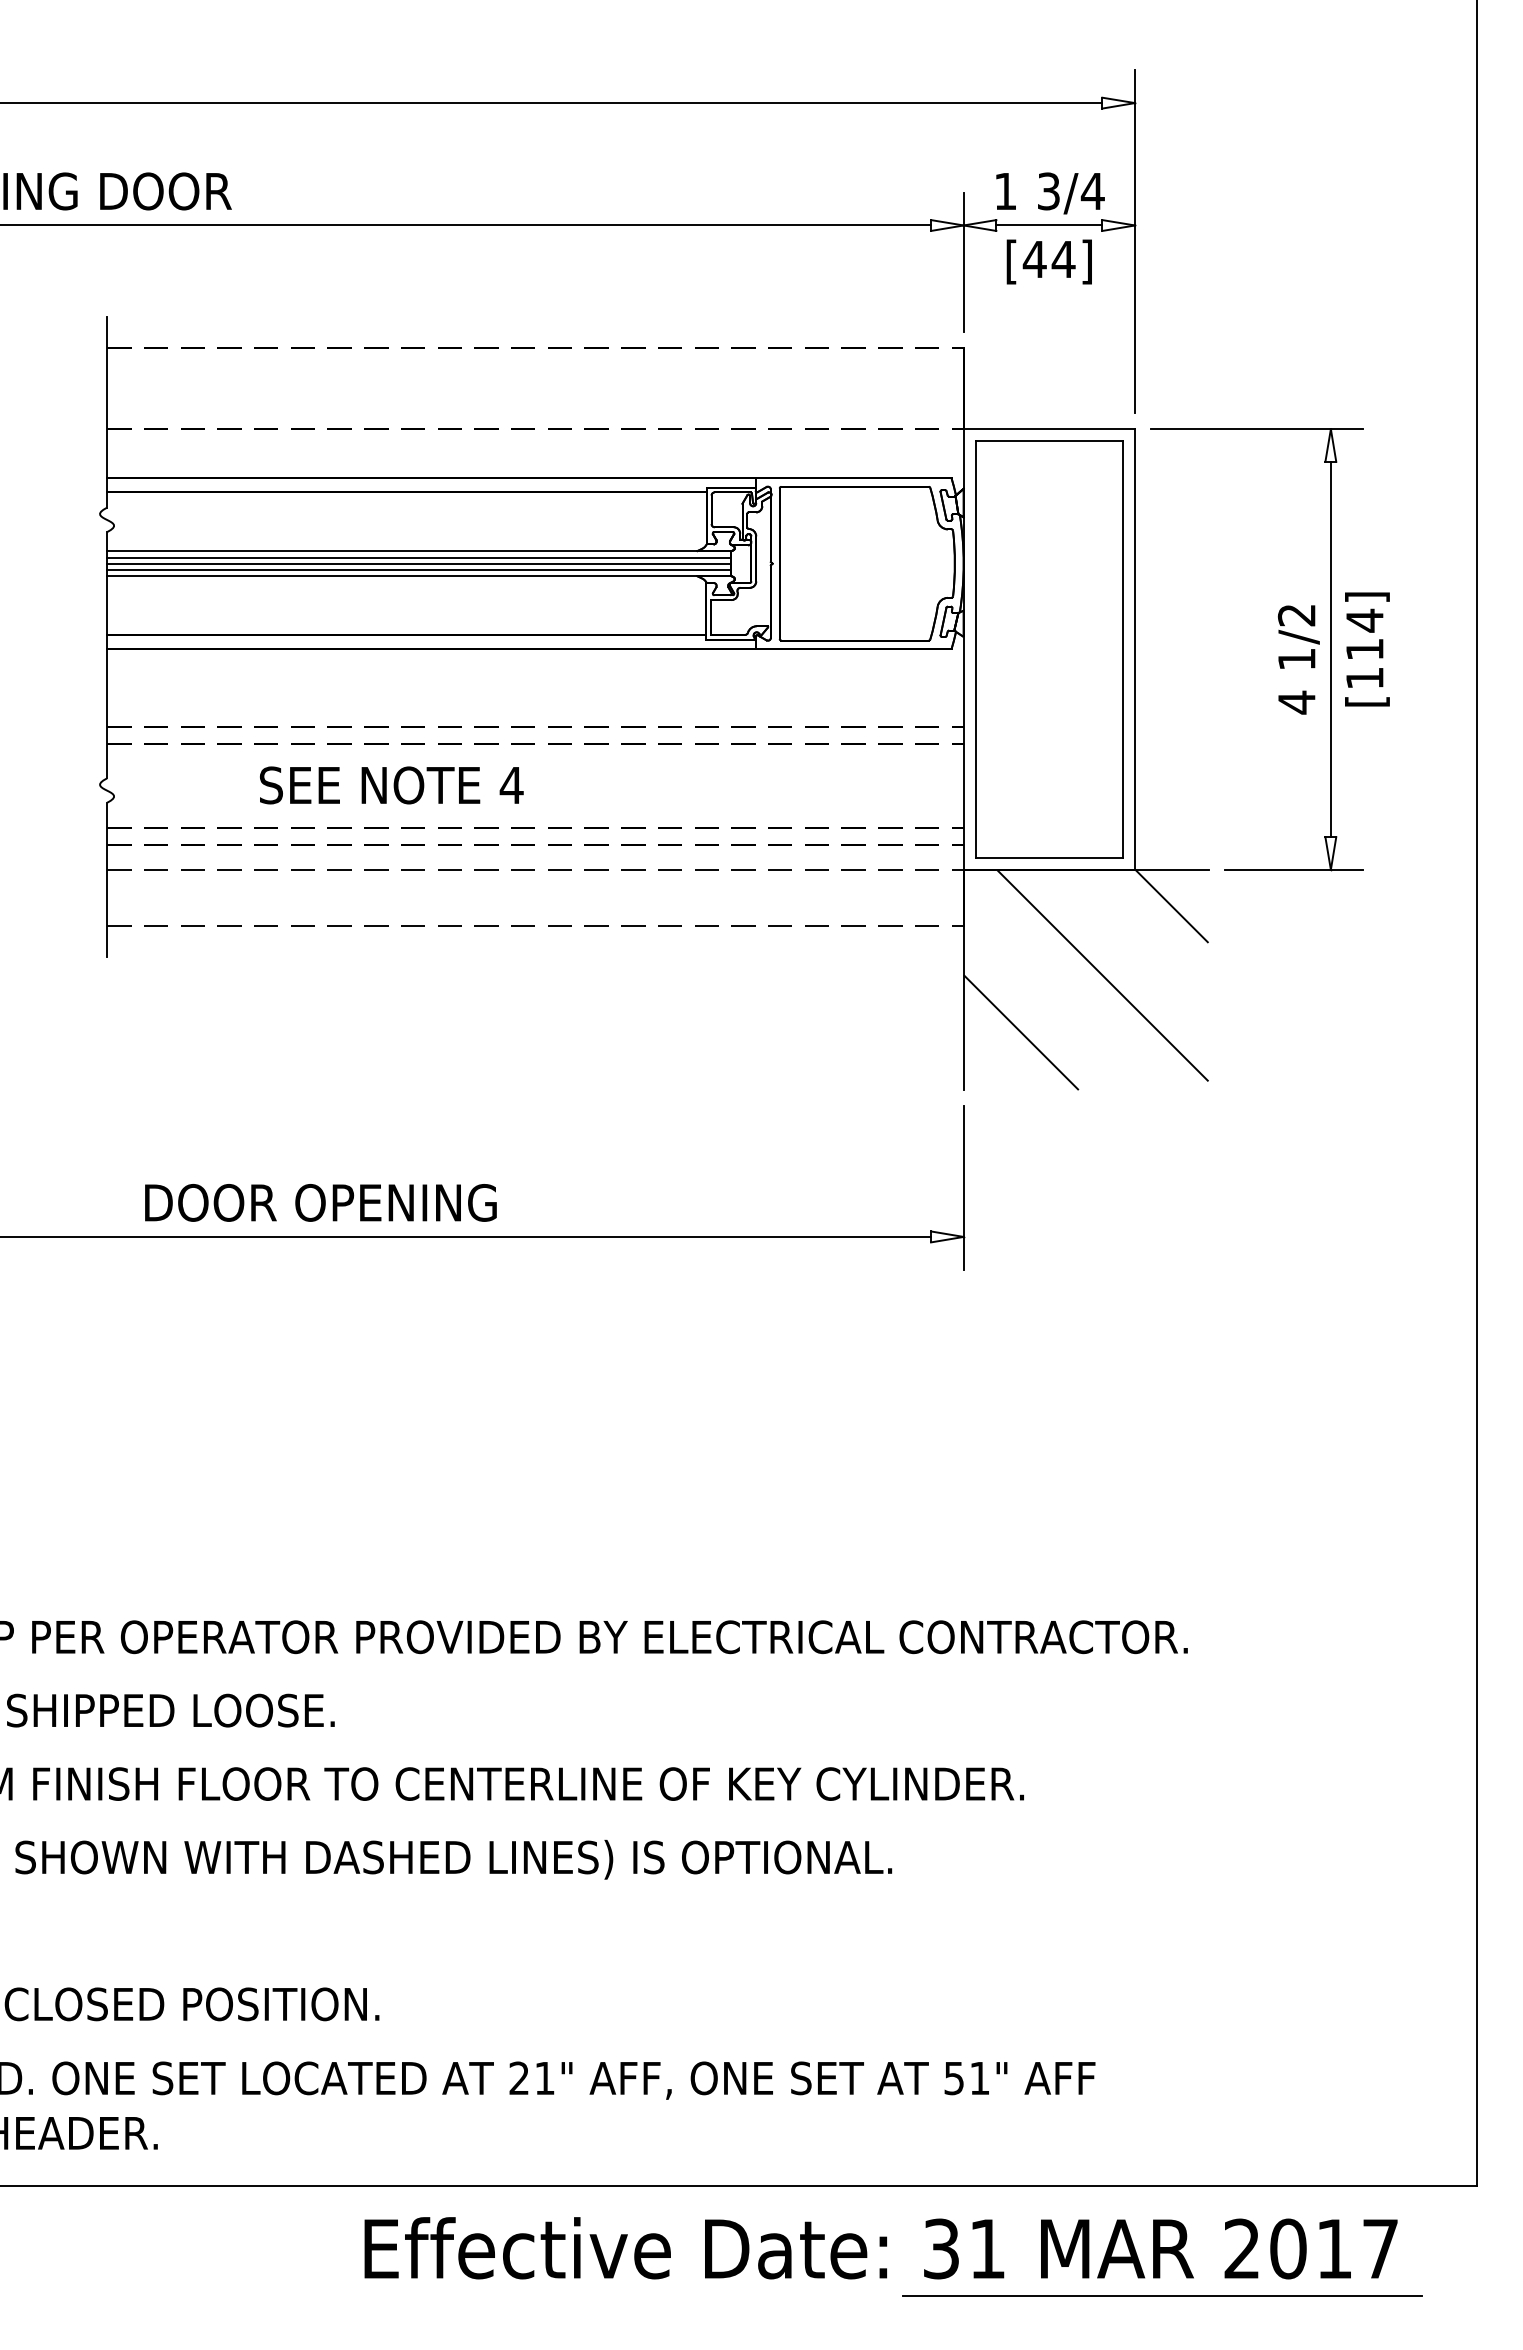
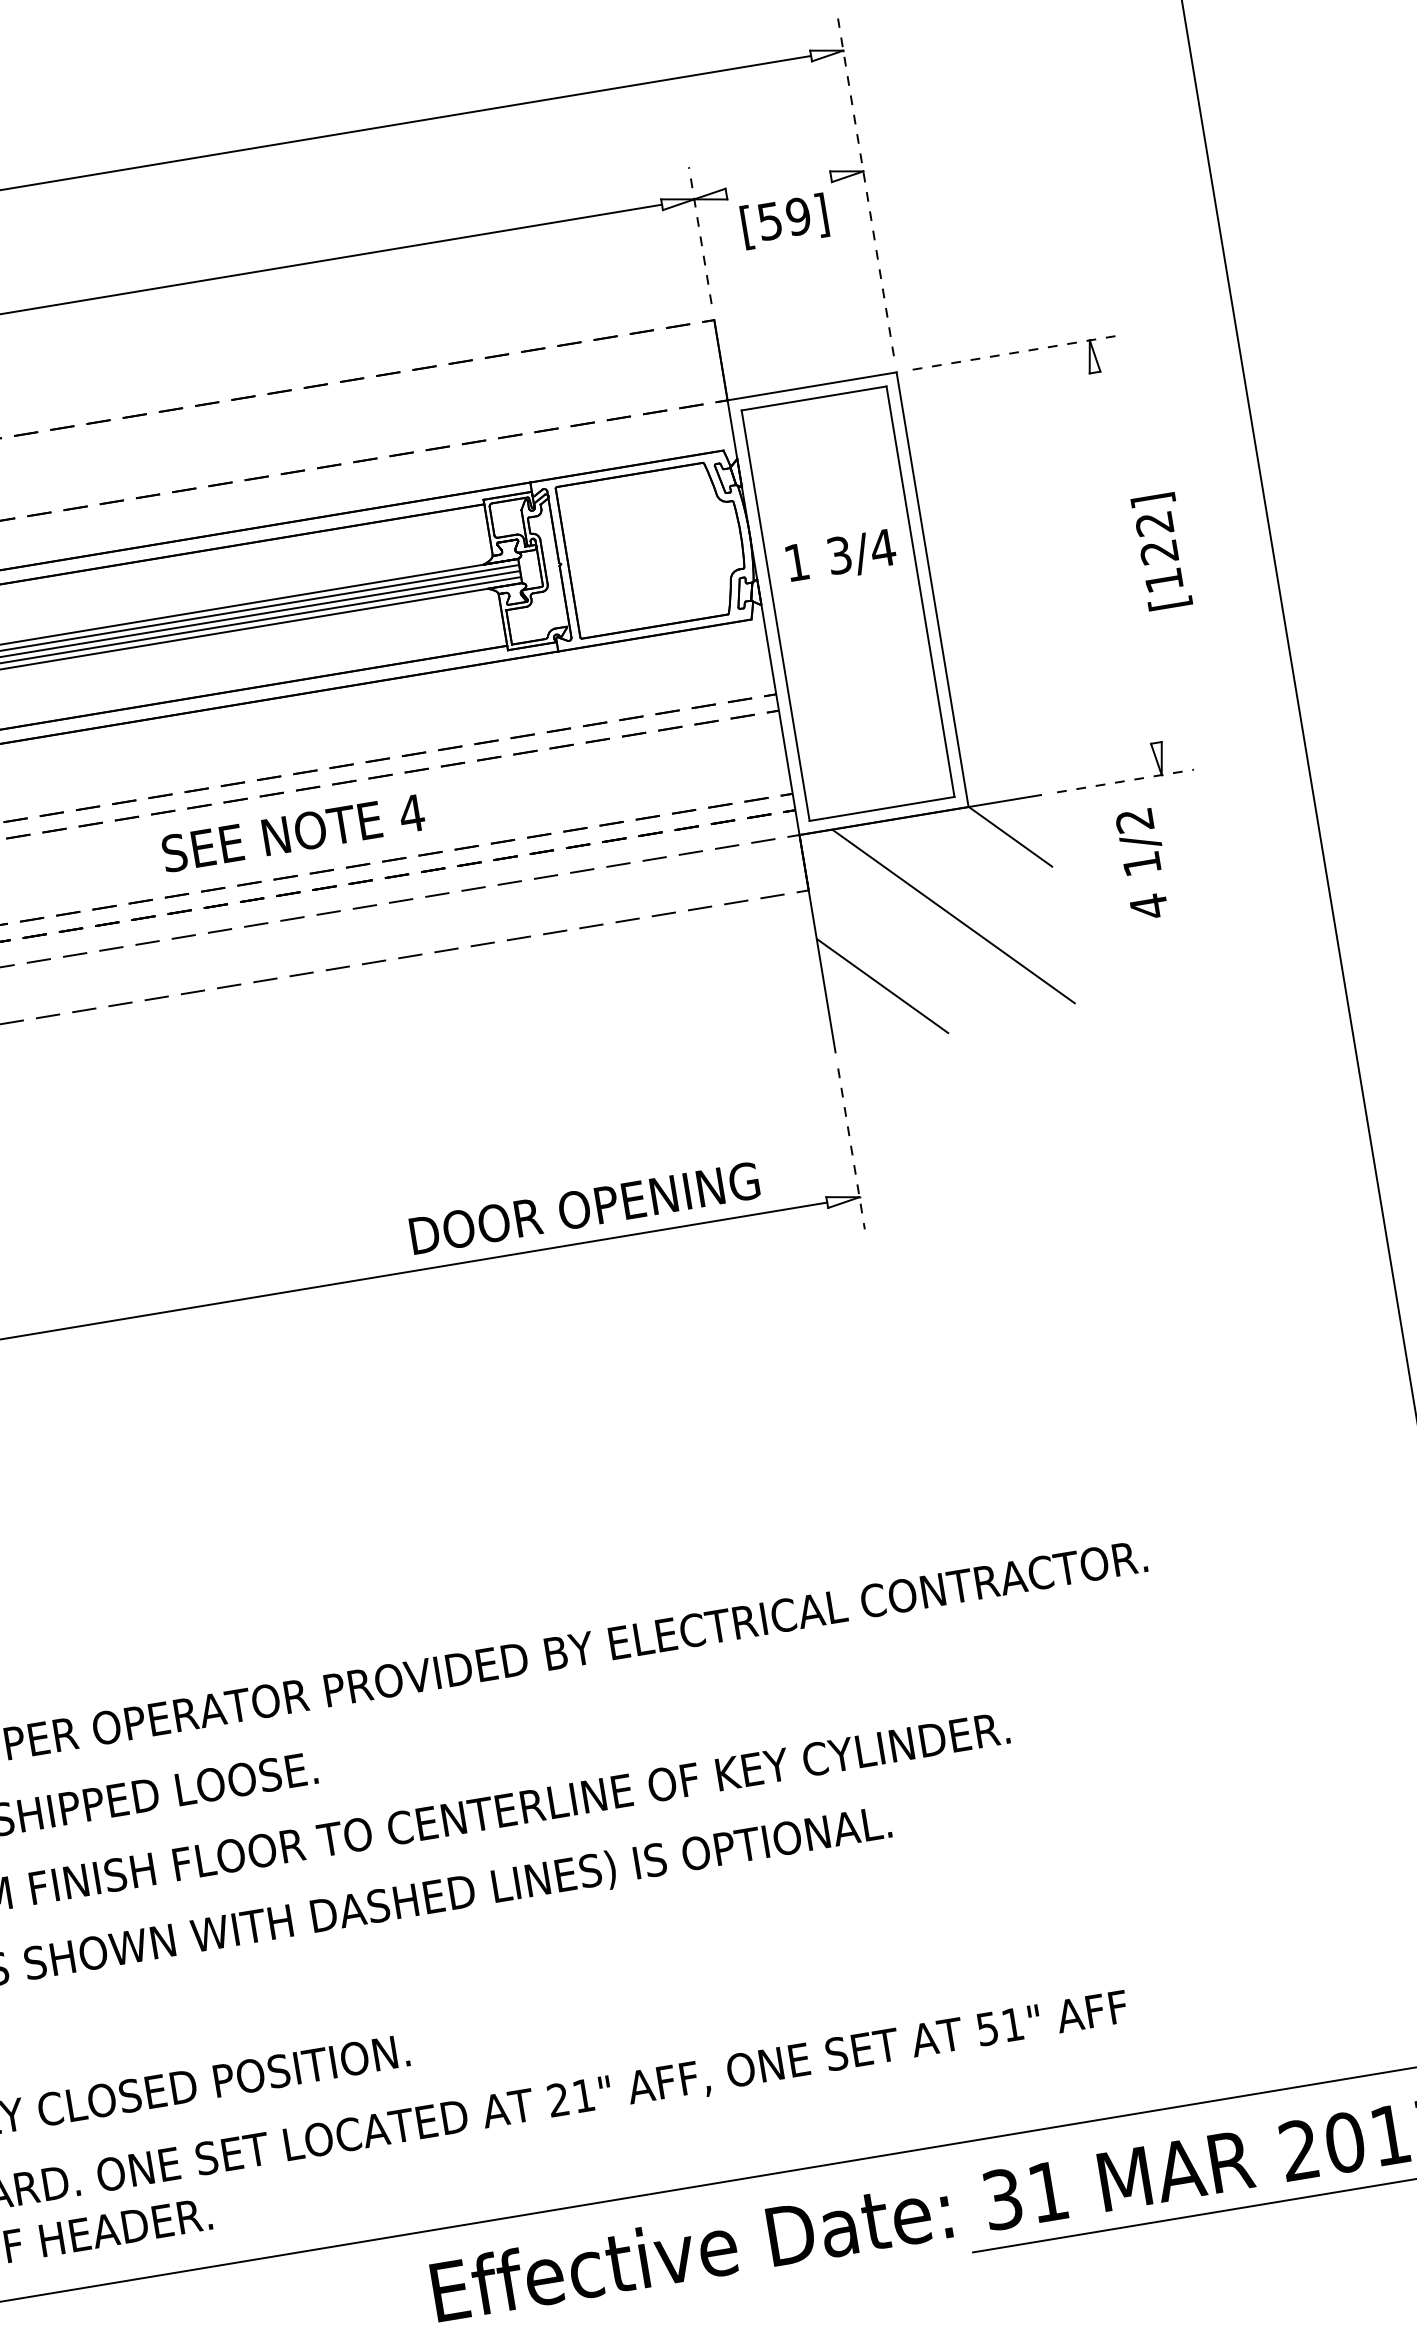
text: (1050, 193) -> (841, 557), moved
line: (1049, 225) -> (778, 185), removed
line: (1135, 241) -> (866, 187), solid -> dashed
text: (1048, 259) -> (783, 219), [44] -> [59]
line: (963, 261) -> (699, 234), solid -> dashed
line: (1257, 429) -> (1017, 352), solid -> dashed
text: (1364, 634) -> (1156, 537), [114] -> [122]
line: (1330, 649) -> (1125, 557), removed
text: (1298, 659) -> (1143, 863), moved
text: (391, 785) -> (293, 833), moved
line: (1294, 869) -> (1125, 780), solid -> dashed
line: (963, 1187) -> (851, 1148), solid -> dashed
text: (320, 1202) -> (584, 1207), moved

